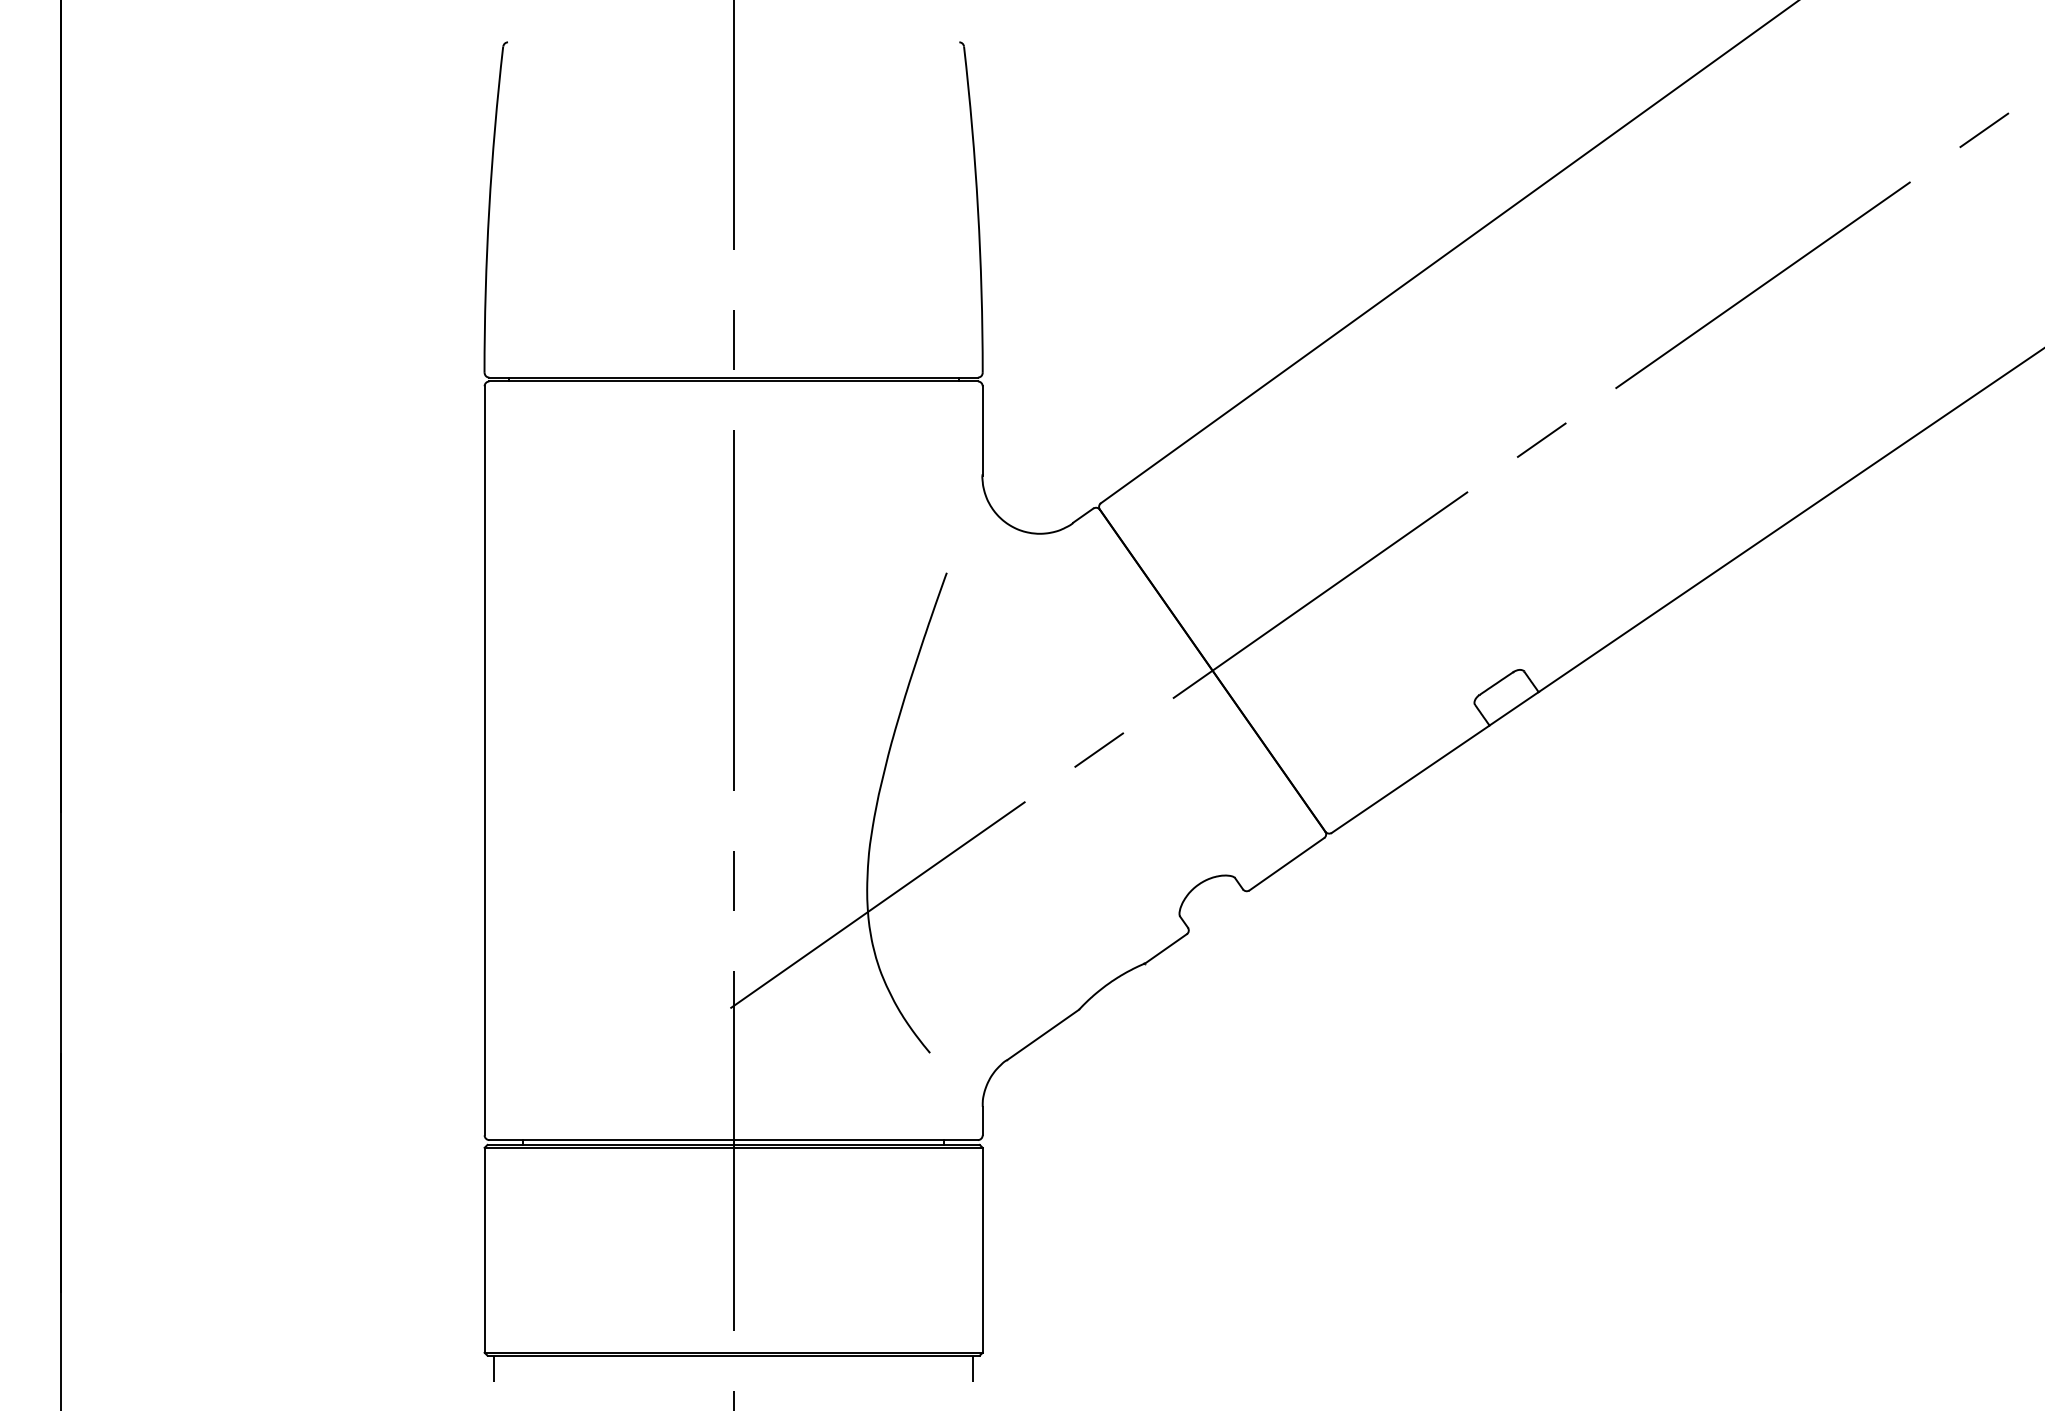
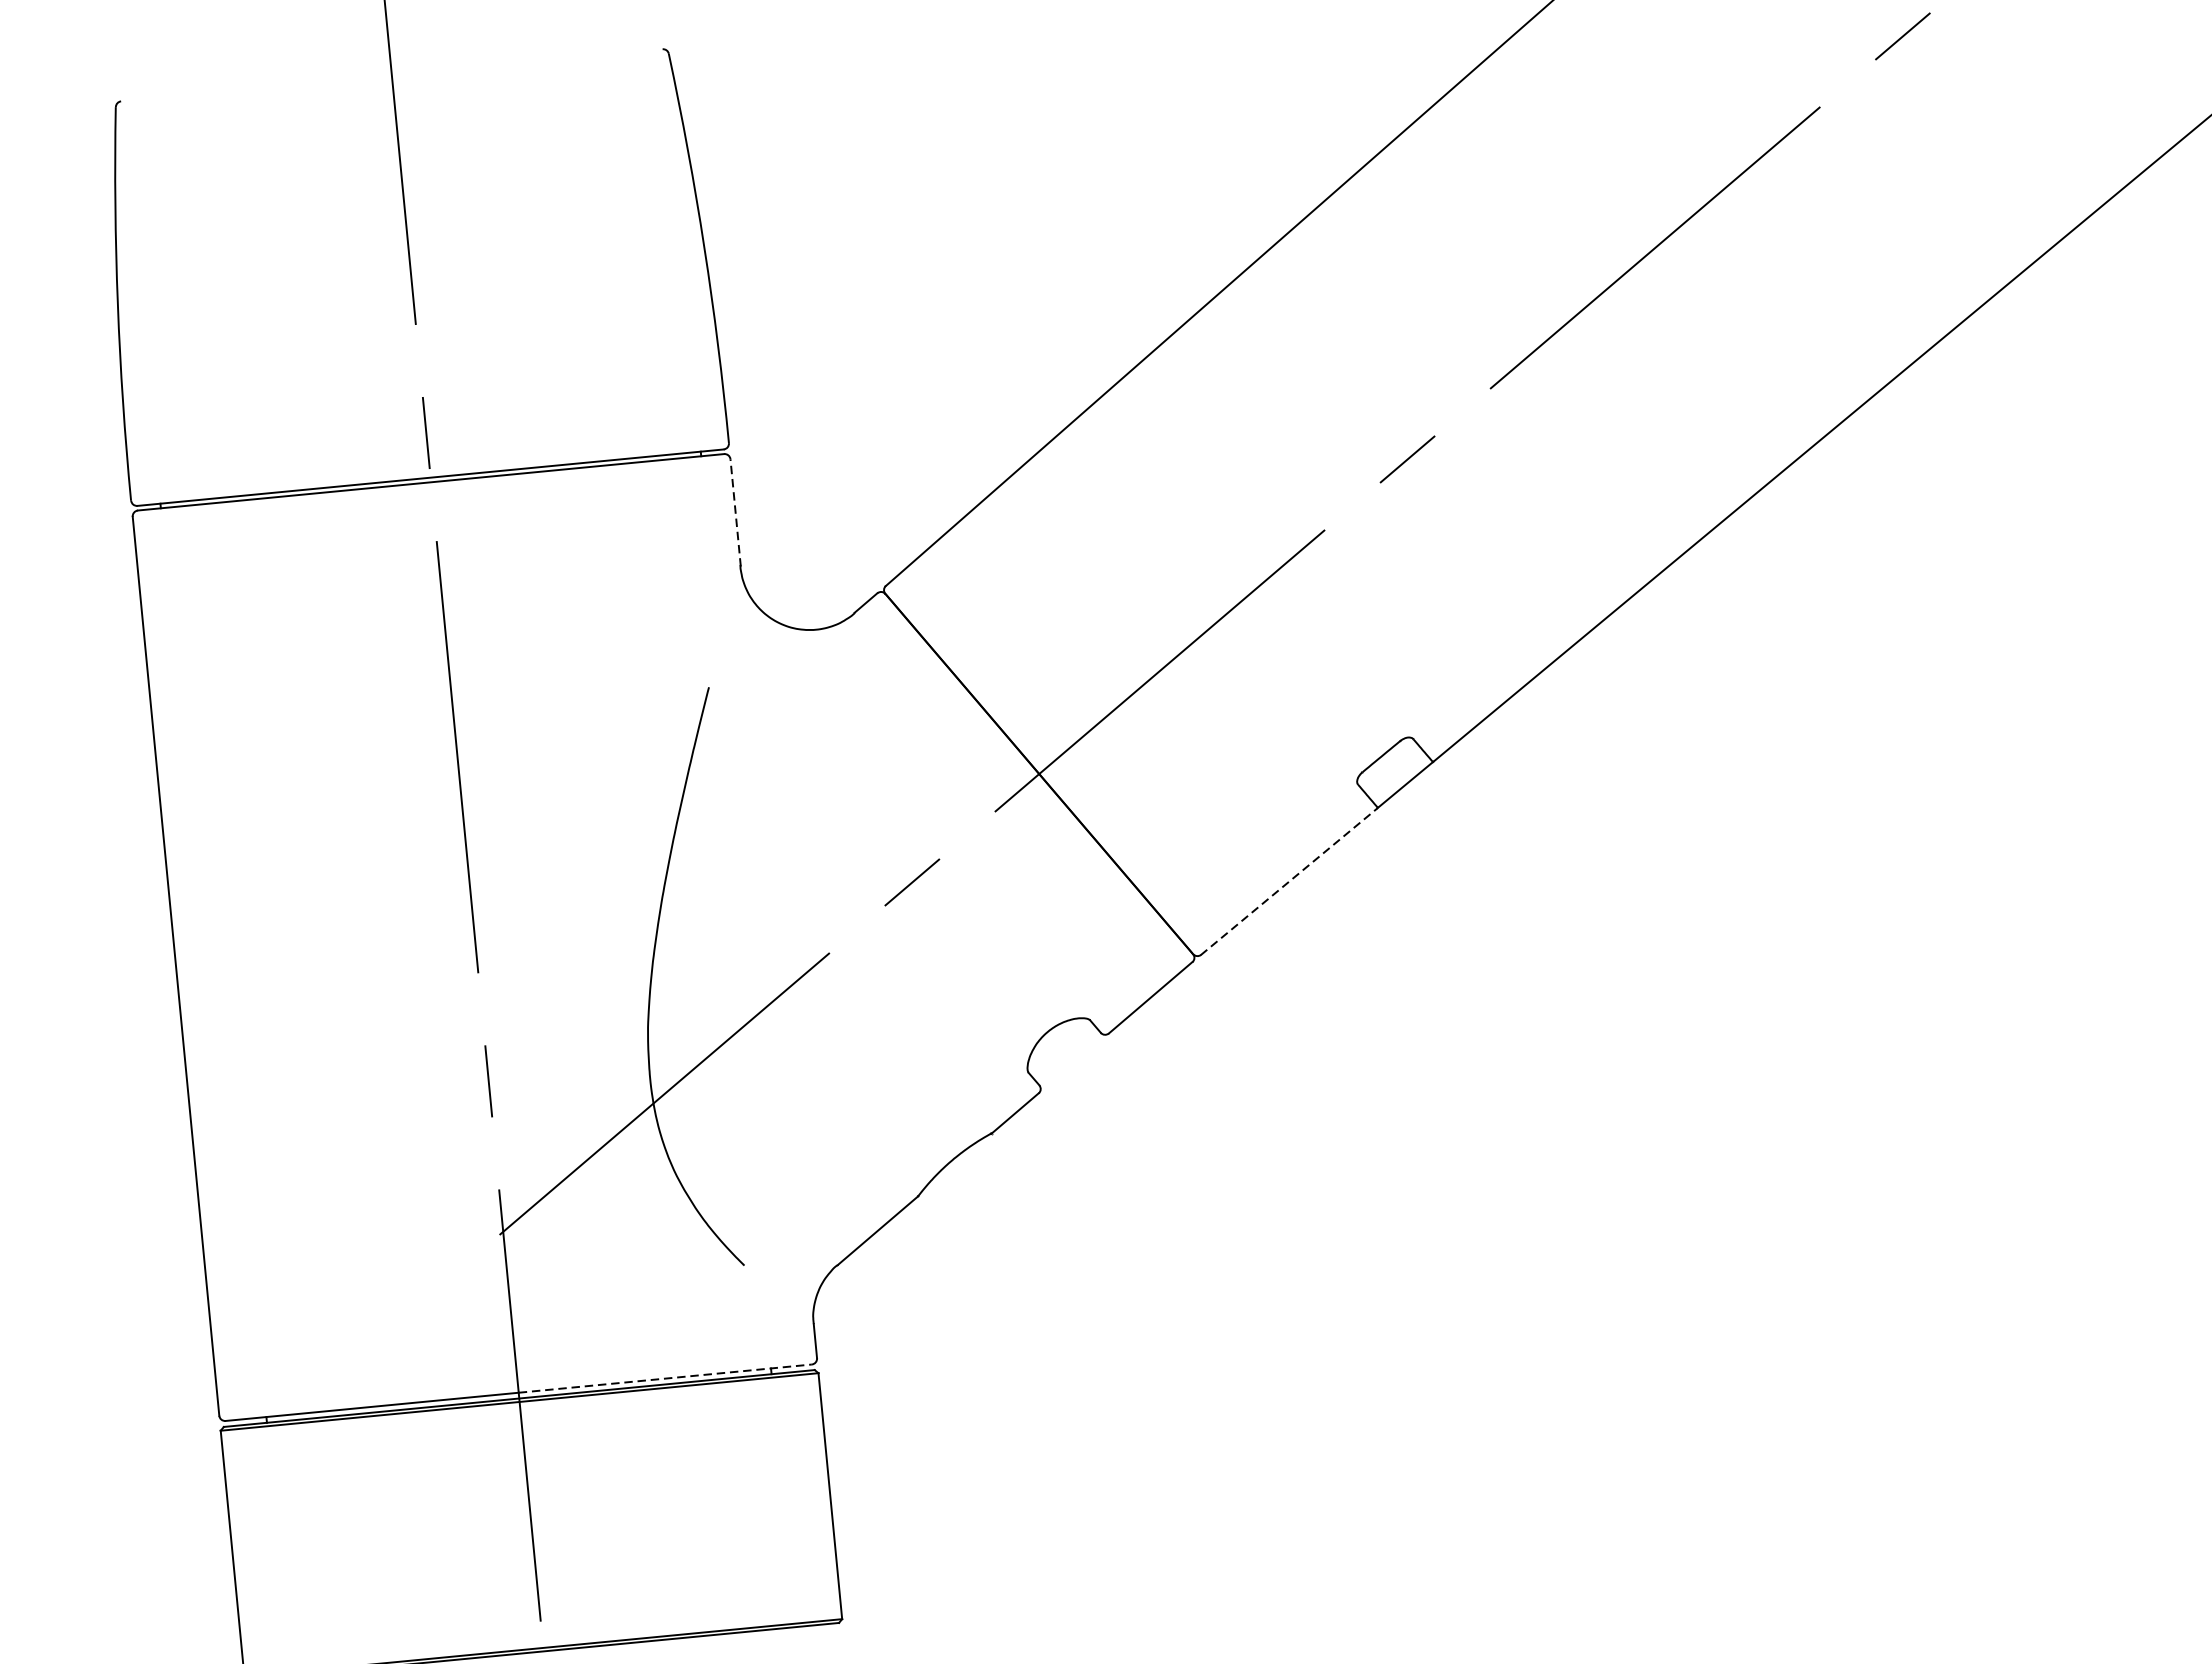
line: (982, 430) -> (735, 512), solid -> dashed
line: (1410, 779) -> (1289, 881), solid -> dashed
line: (856, 1140) -> (666, 1378), solid -> dashed
line: (973, 1368) -> (832, 1639), removed

